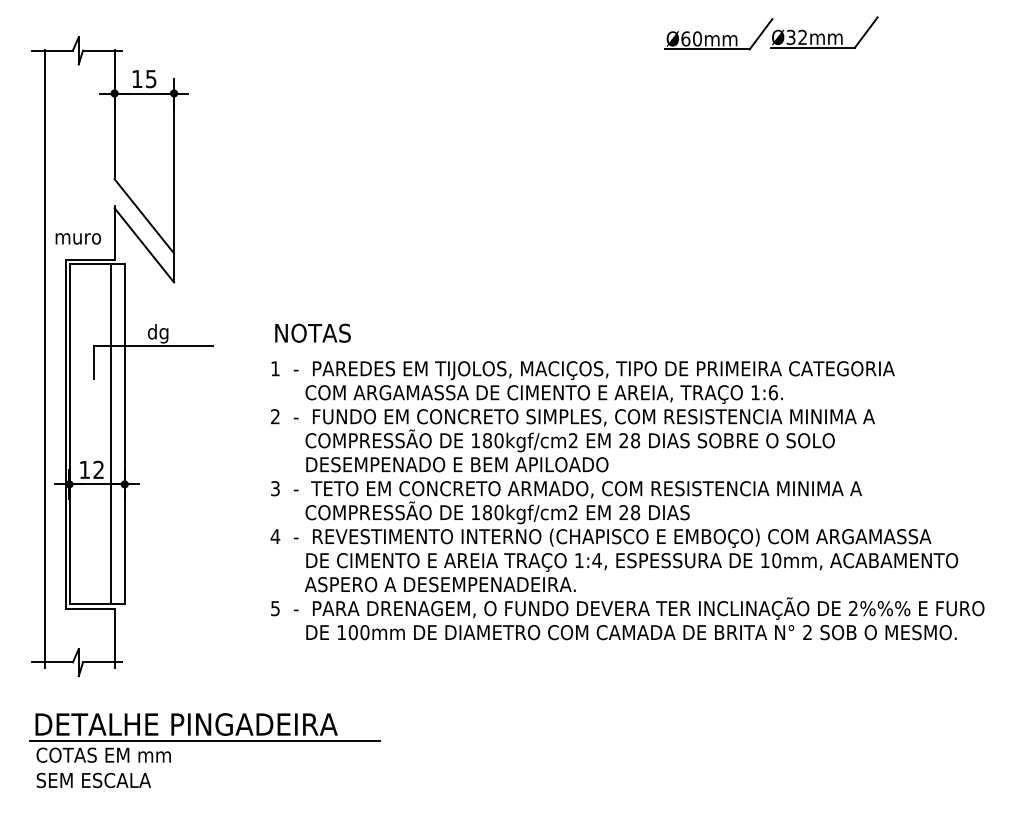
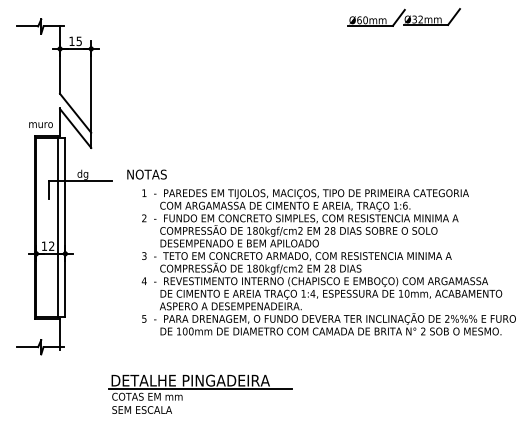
text: (311, 333) -> (146, 174), moved
line: (44, 357) -> (23, 187), removed
part: (205, 748) -> (200, 393), moved

